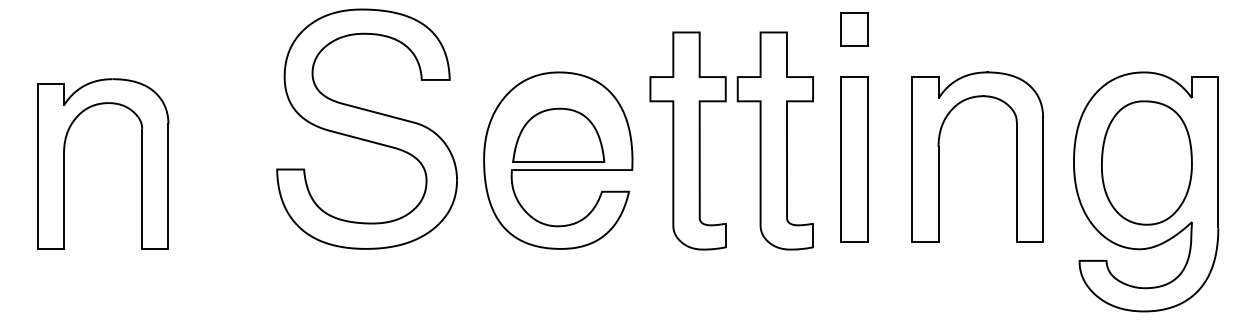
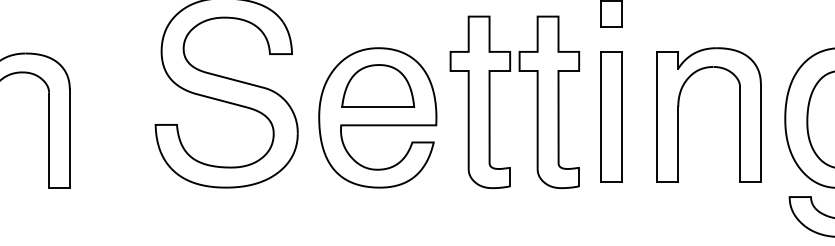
part: (558, 134) -> (377, 85), moved

